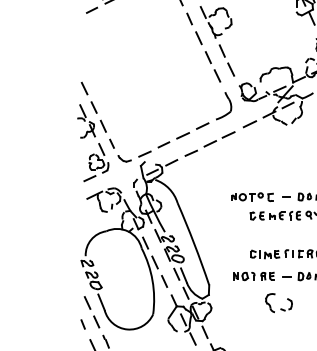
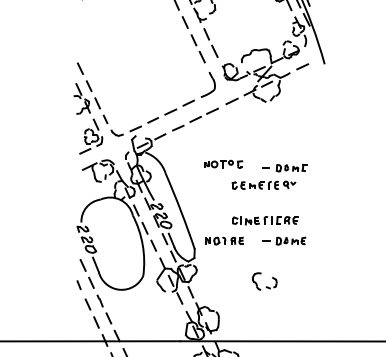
part: (252, 196) -> (223, 163), moved
part: (253, 275) -> (224, 240), moved
part: (278, 303) -> (264, 281), moved

